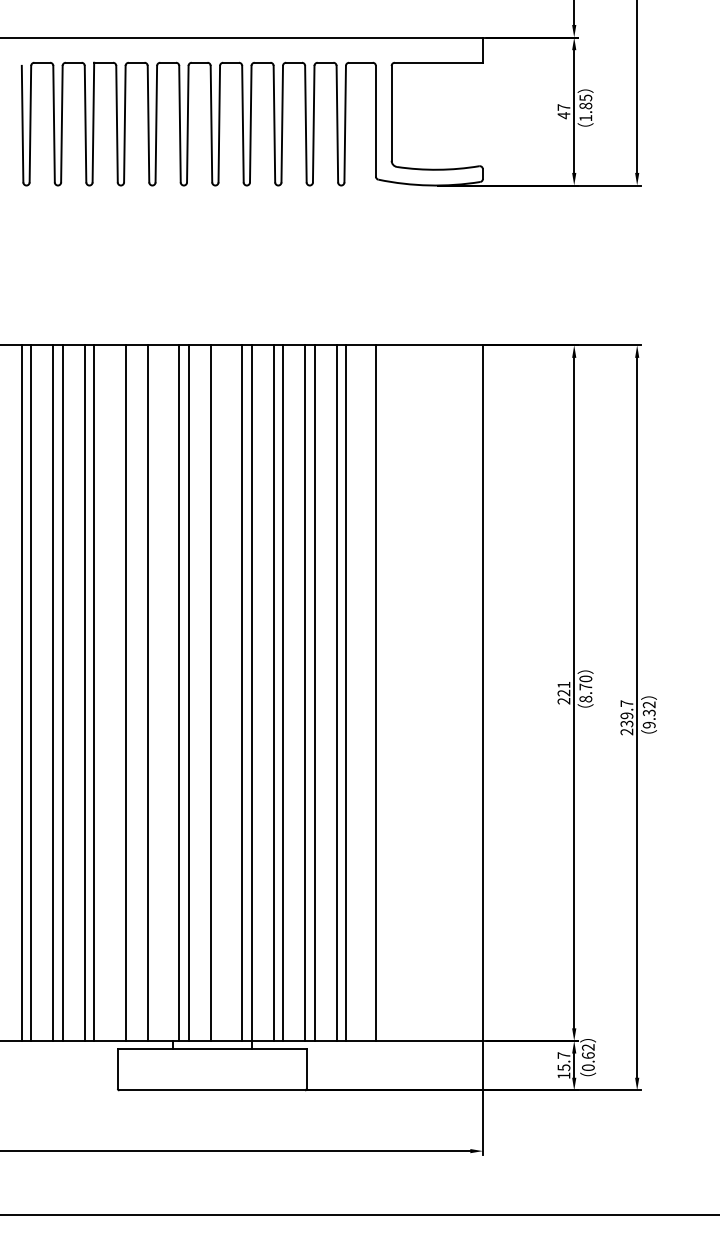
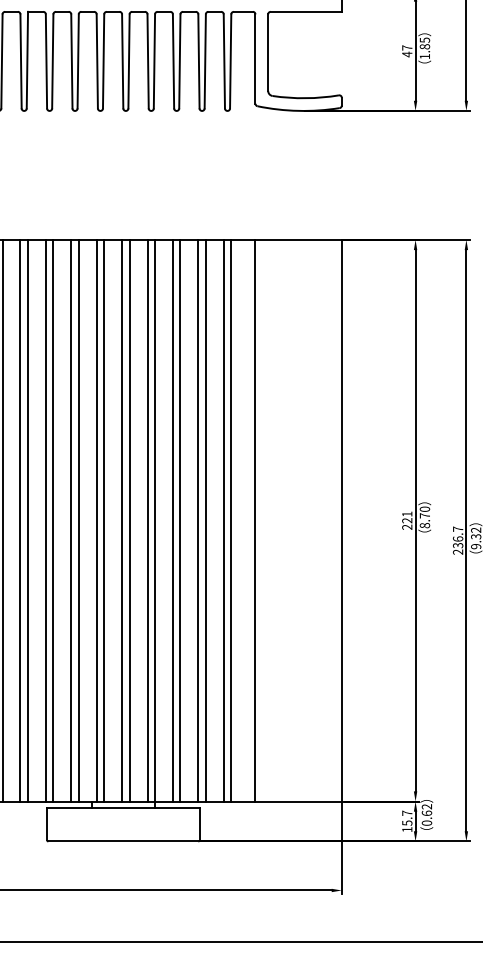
line: (116, 692) -> (46, 520), added
line: (157, 692) -> (79, 520), added
line: (220, 692) -> (130, 520), added
text: (626, 715) -> (457, 538), 239.7 -> 236.7

